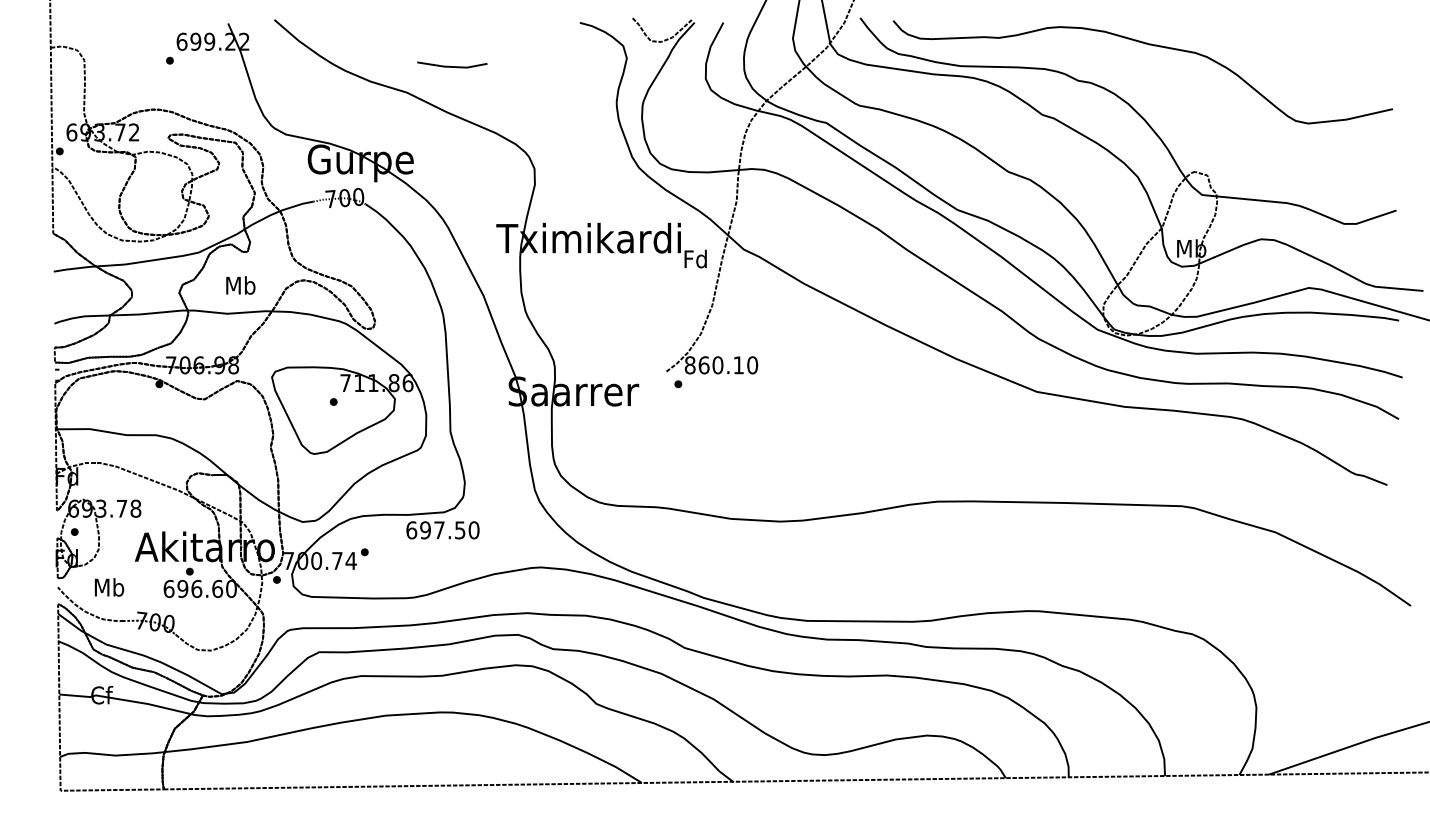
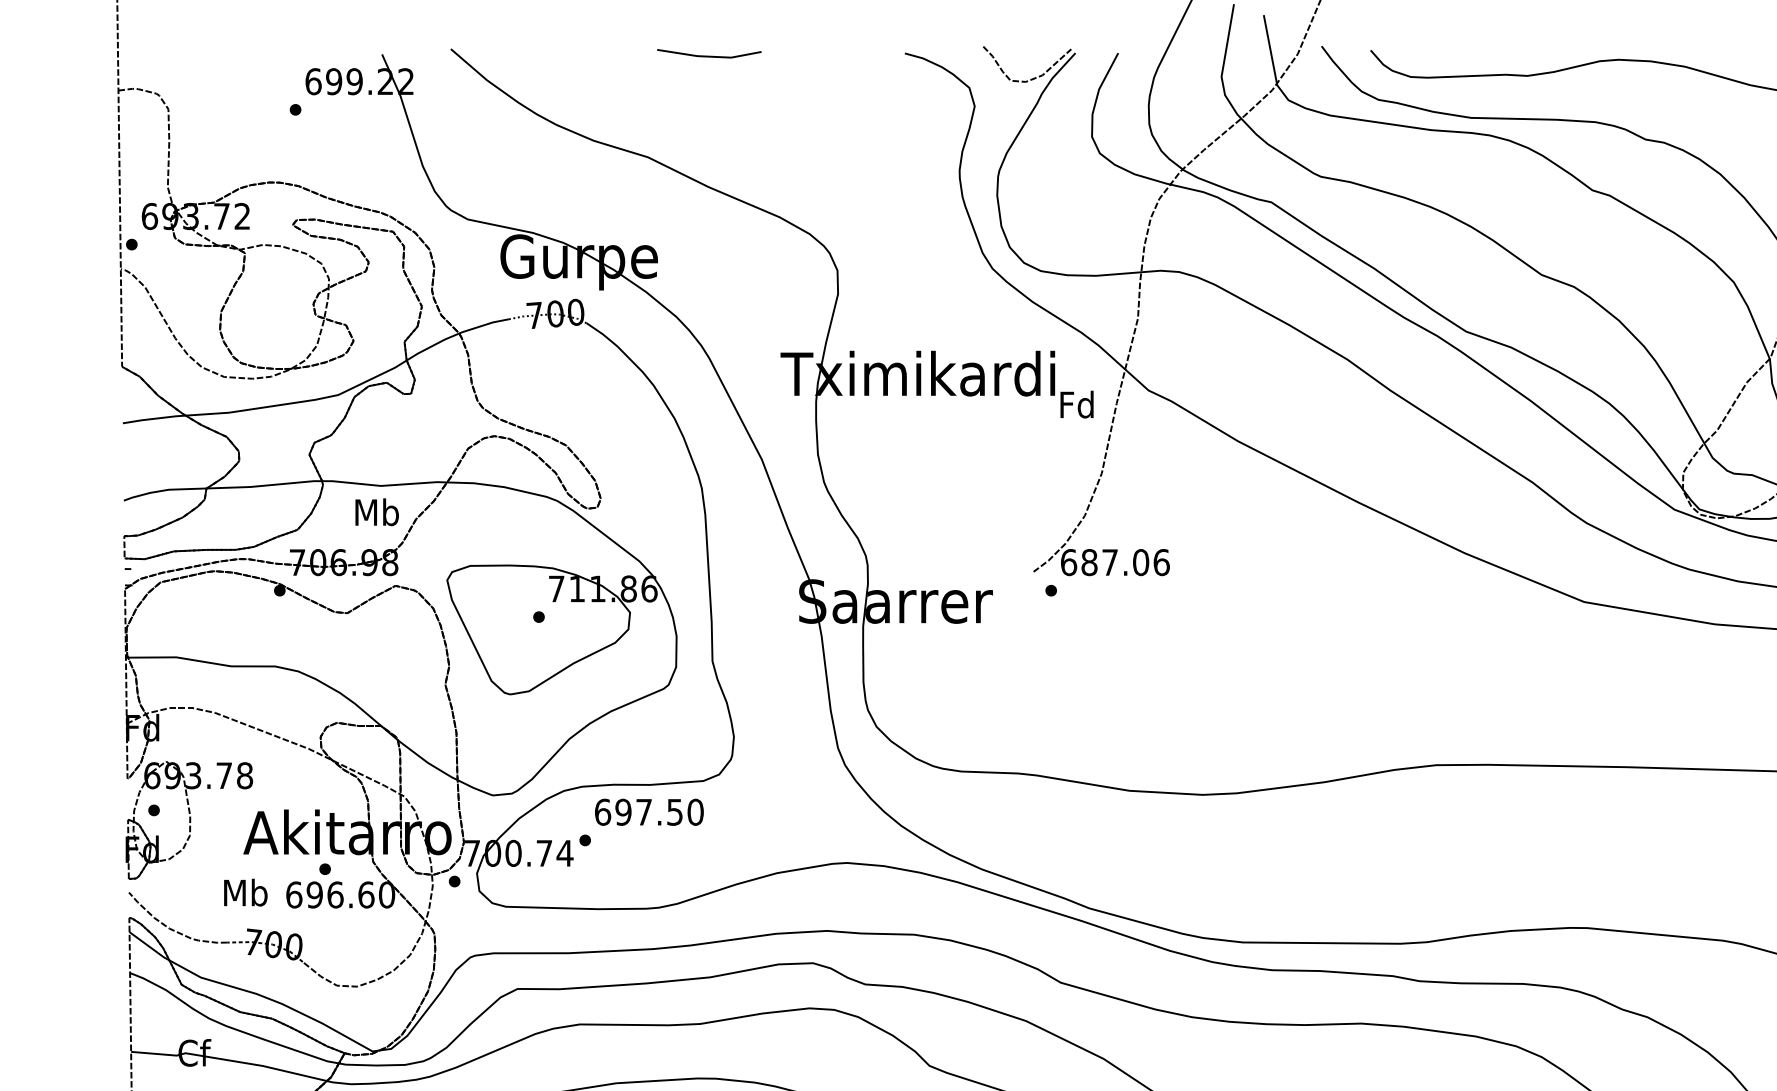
line: (452, 66) -> (709, 55), moved
text: (240, 285) -> (376, 512), moved
text: (721, 365) -> (1115, 562), 860.10 -> 687.06
text: (442, 530) -> (648, 812), moved
text: (109, 587) -> (245, 892), moved

